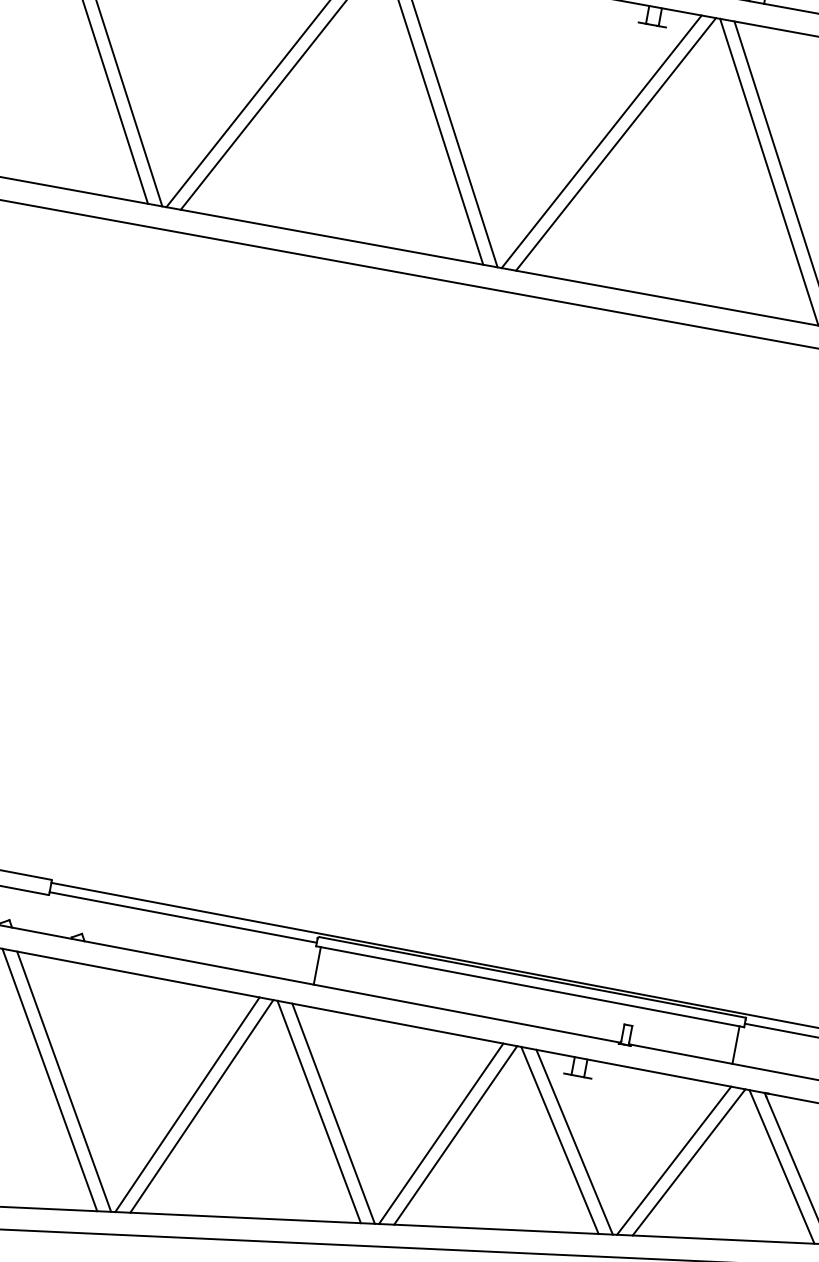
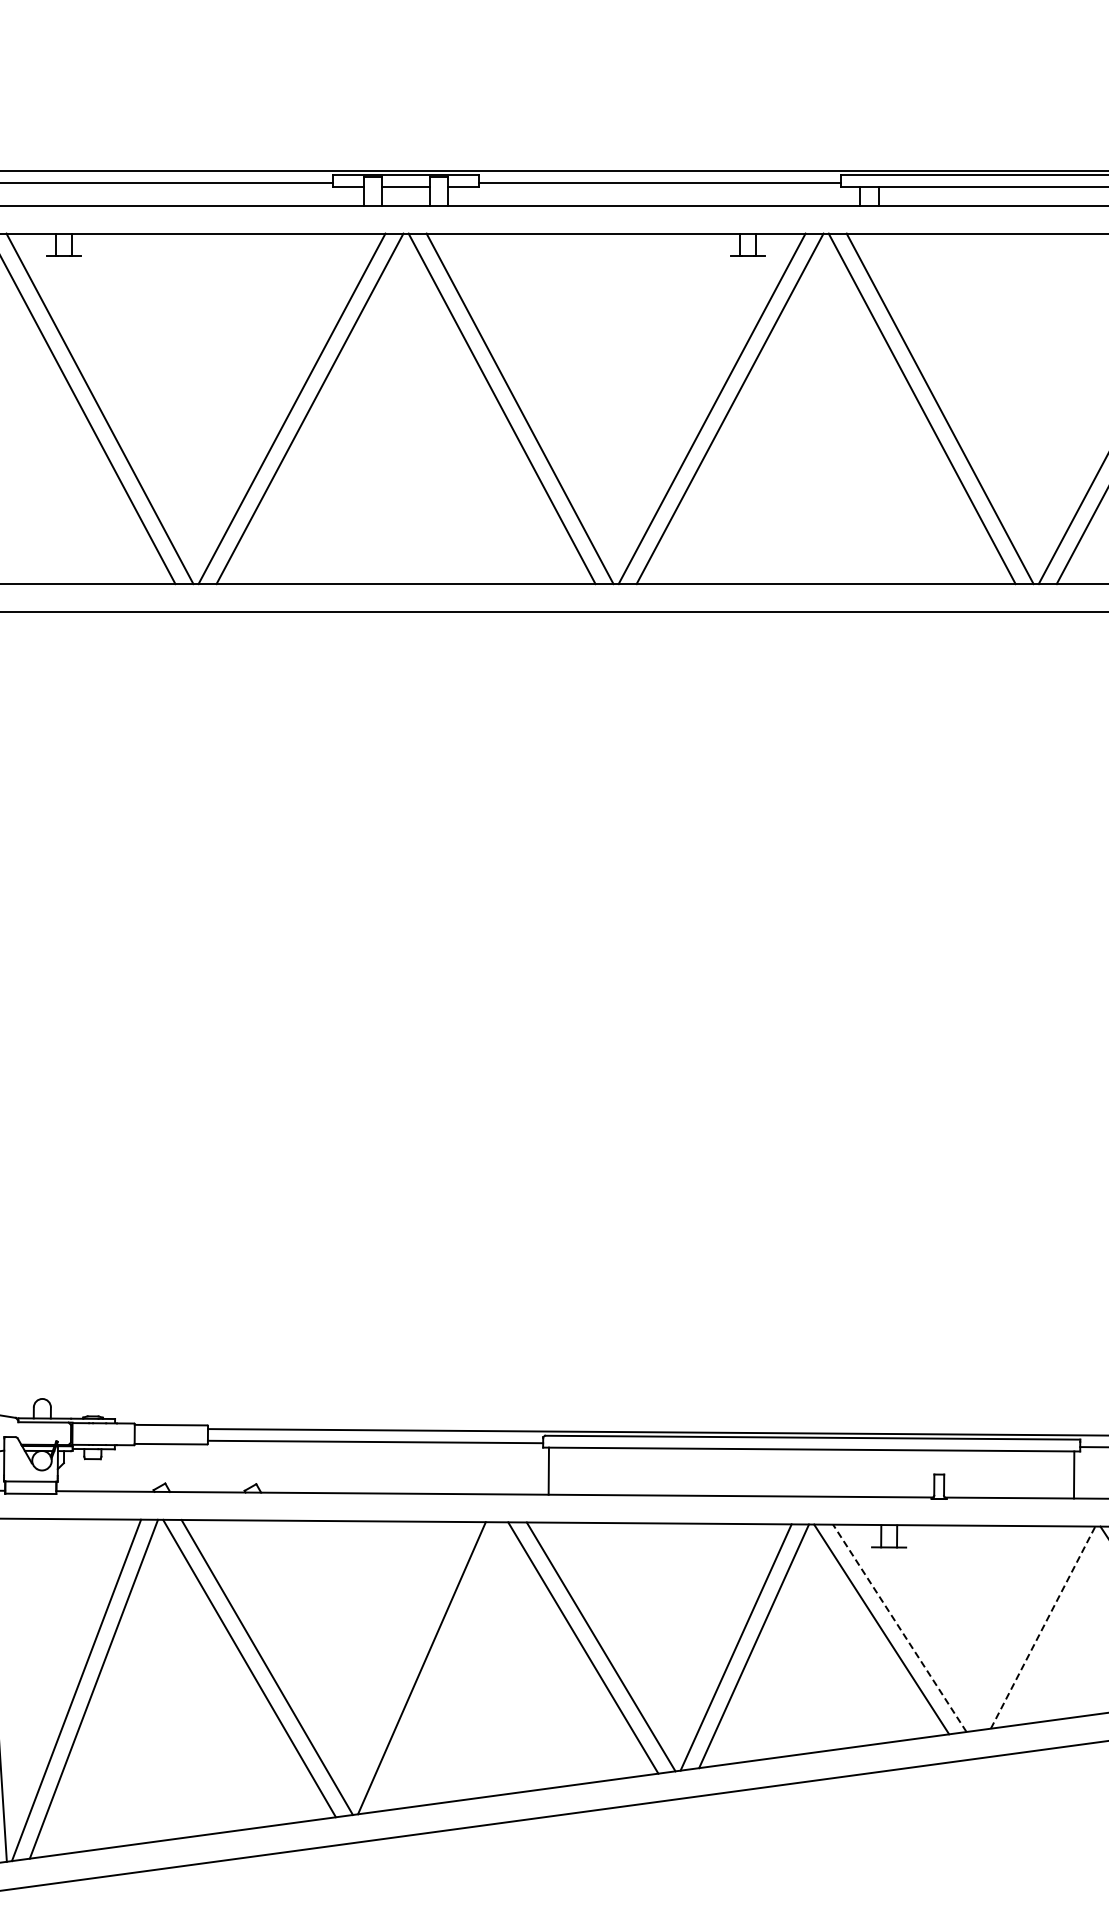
line: (201, 1105) -> (439, 1666), removed
line: (574, 1141) -> (899, 1627), solid -> dashed
line: (674, 1160) -> (1024, 1628), removed
line: (689, 1162) -> (1043, 1627), solid -> dashed

